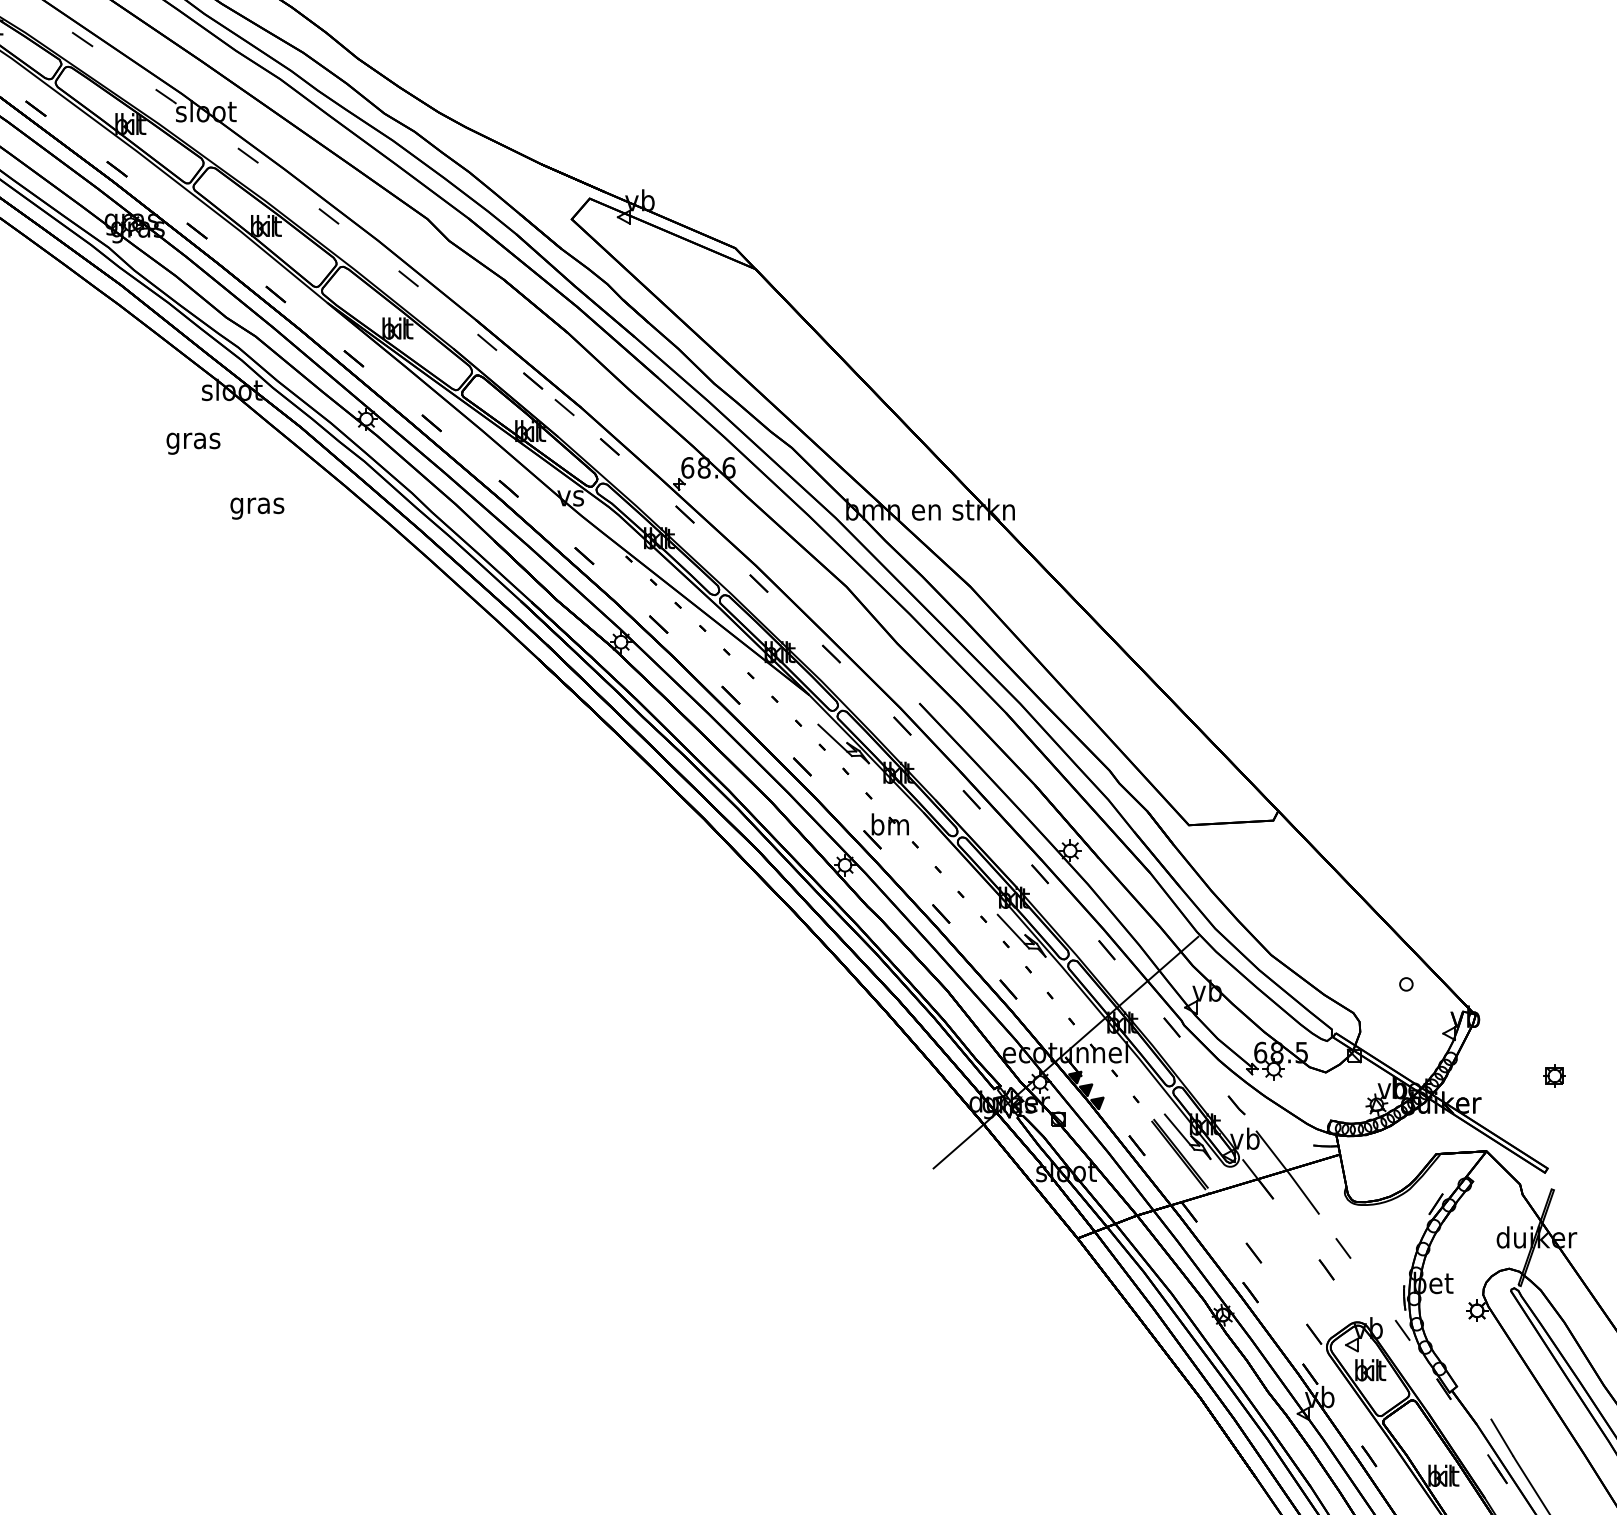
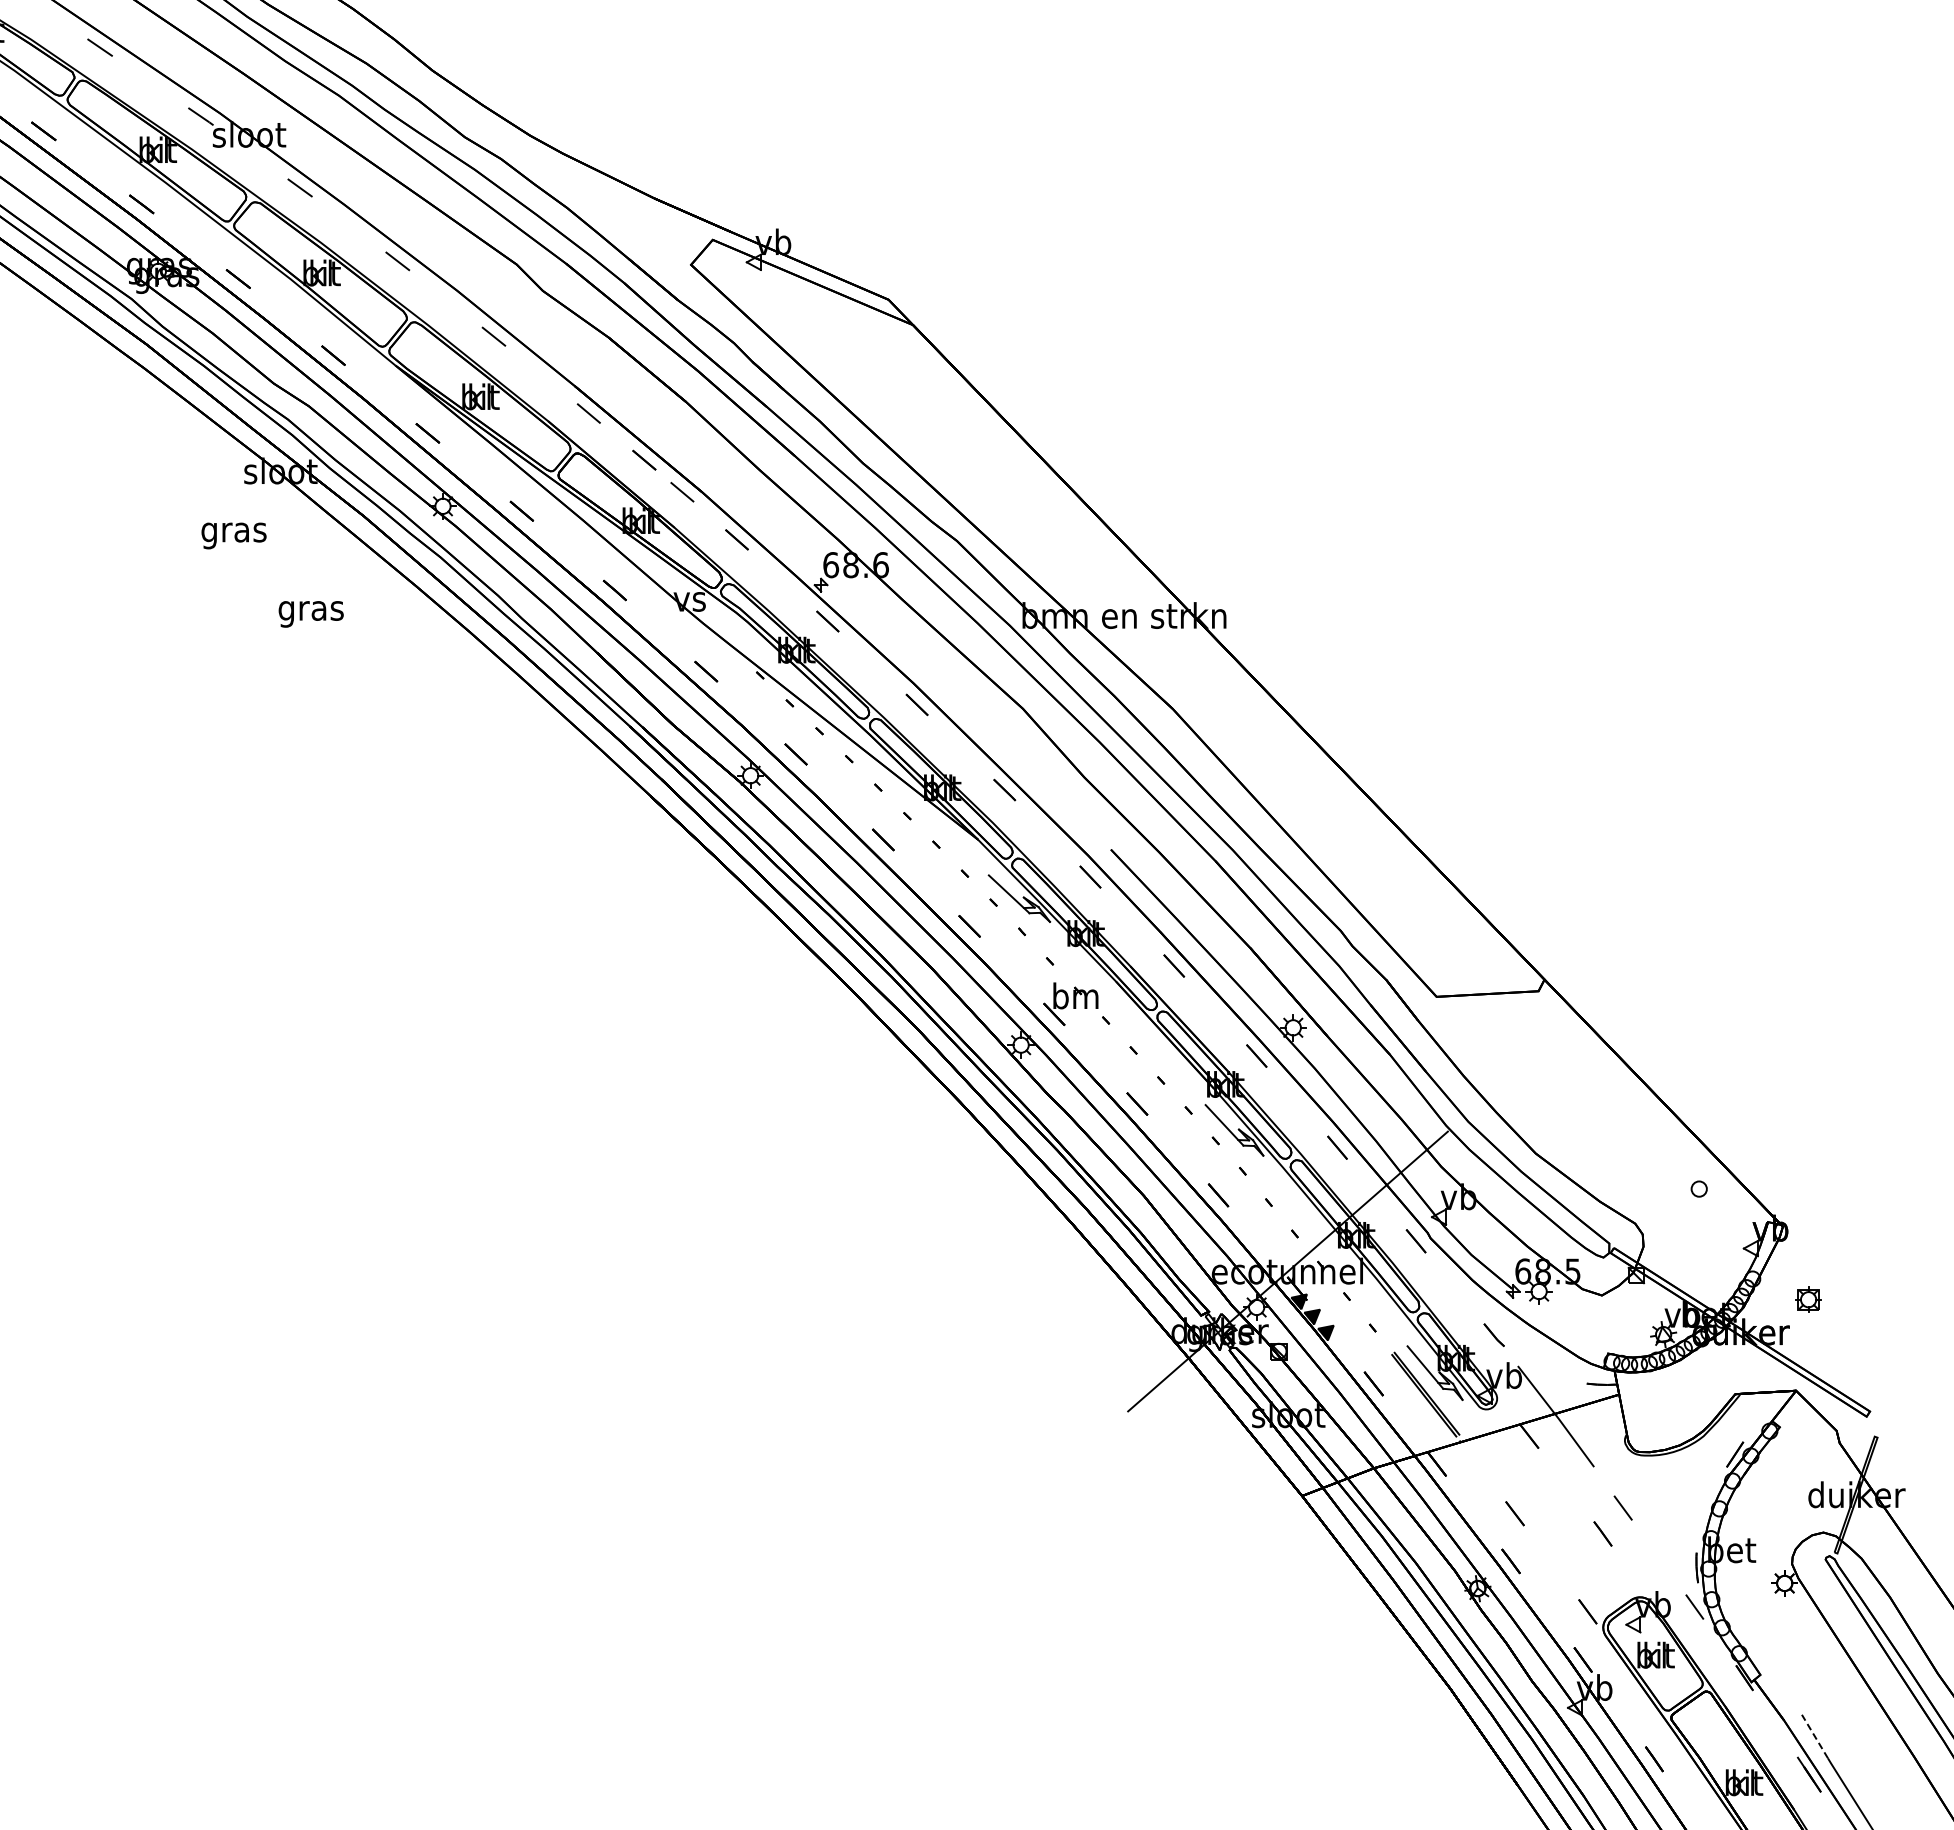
part: (1554, 1075) -> (1808, 1299), moved
line: (1250, 1169) -> (1510, 1412), removed
line: (1501, 1437) -> (1814, 1736), solid -> dashed

